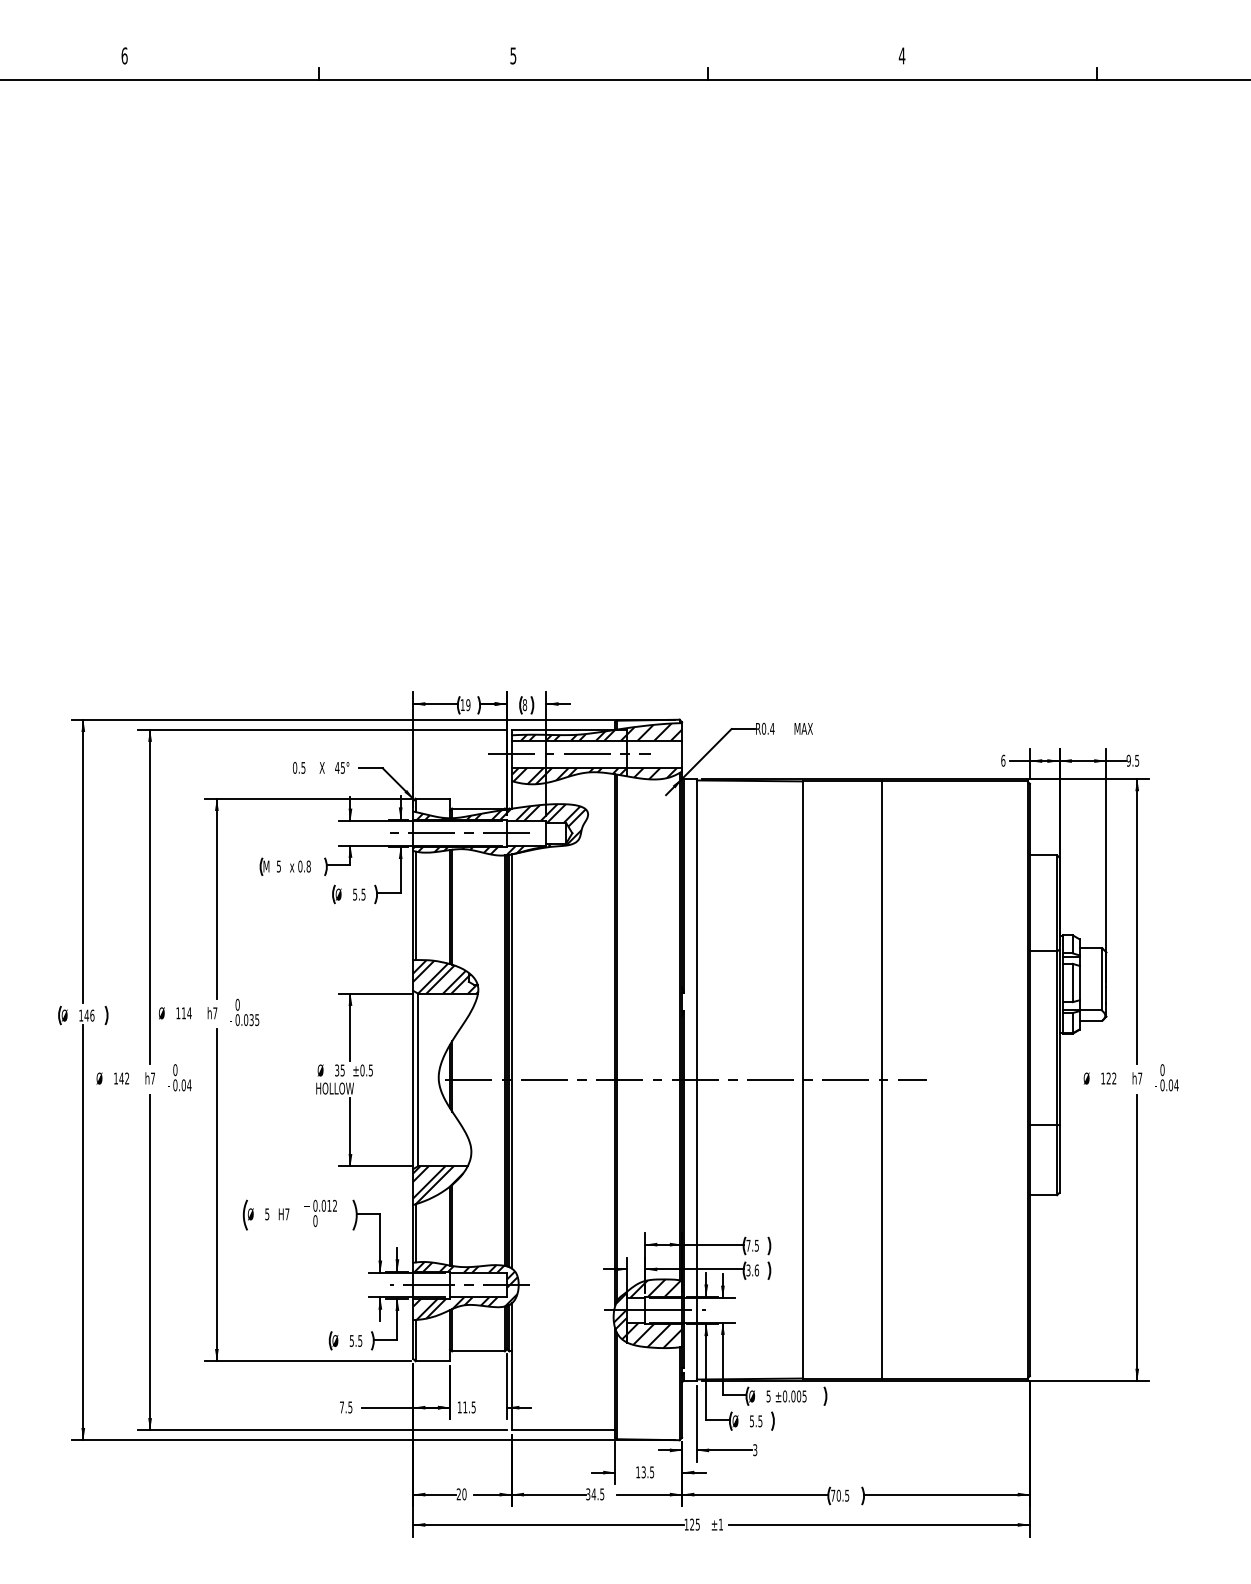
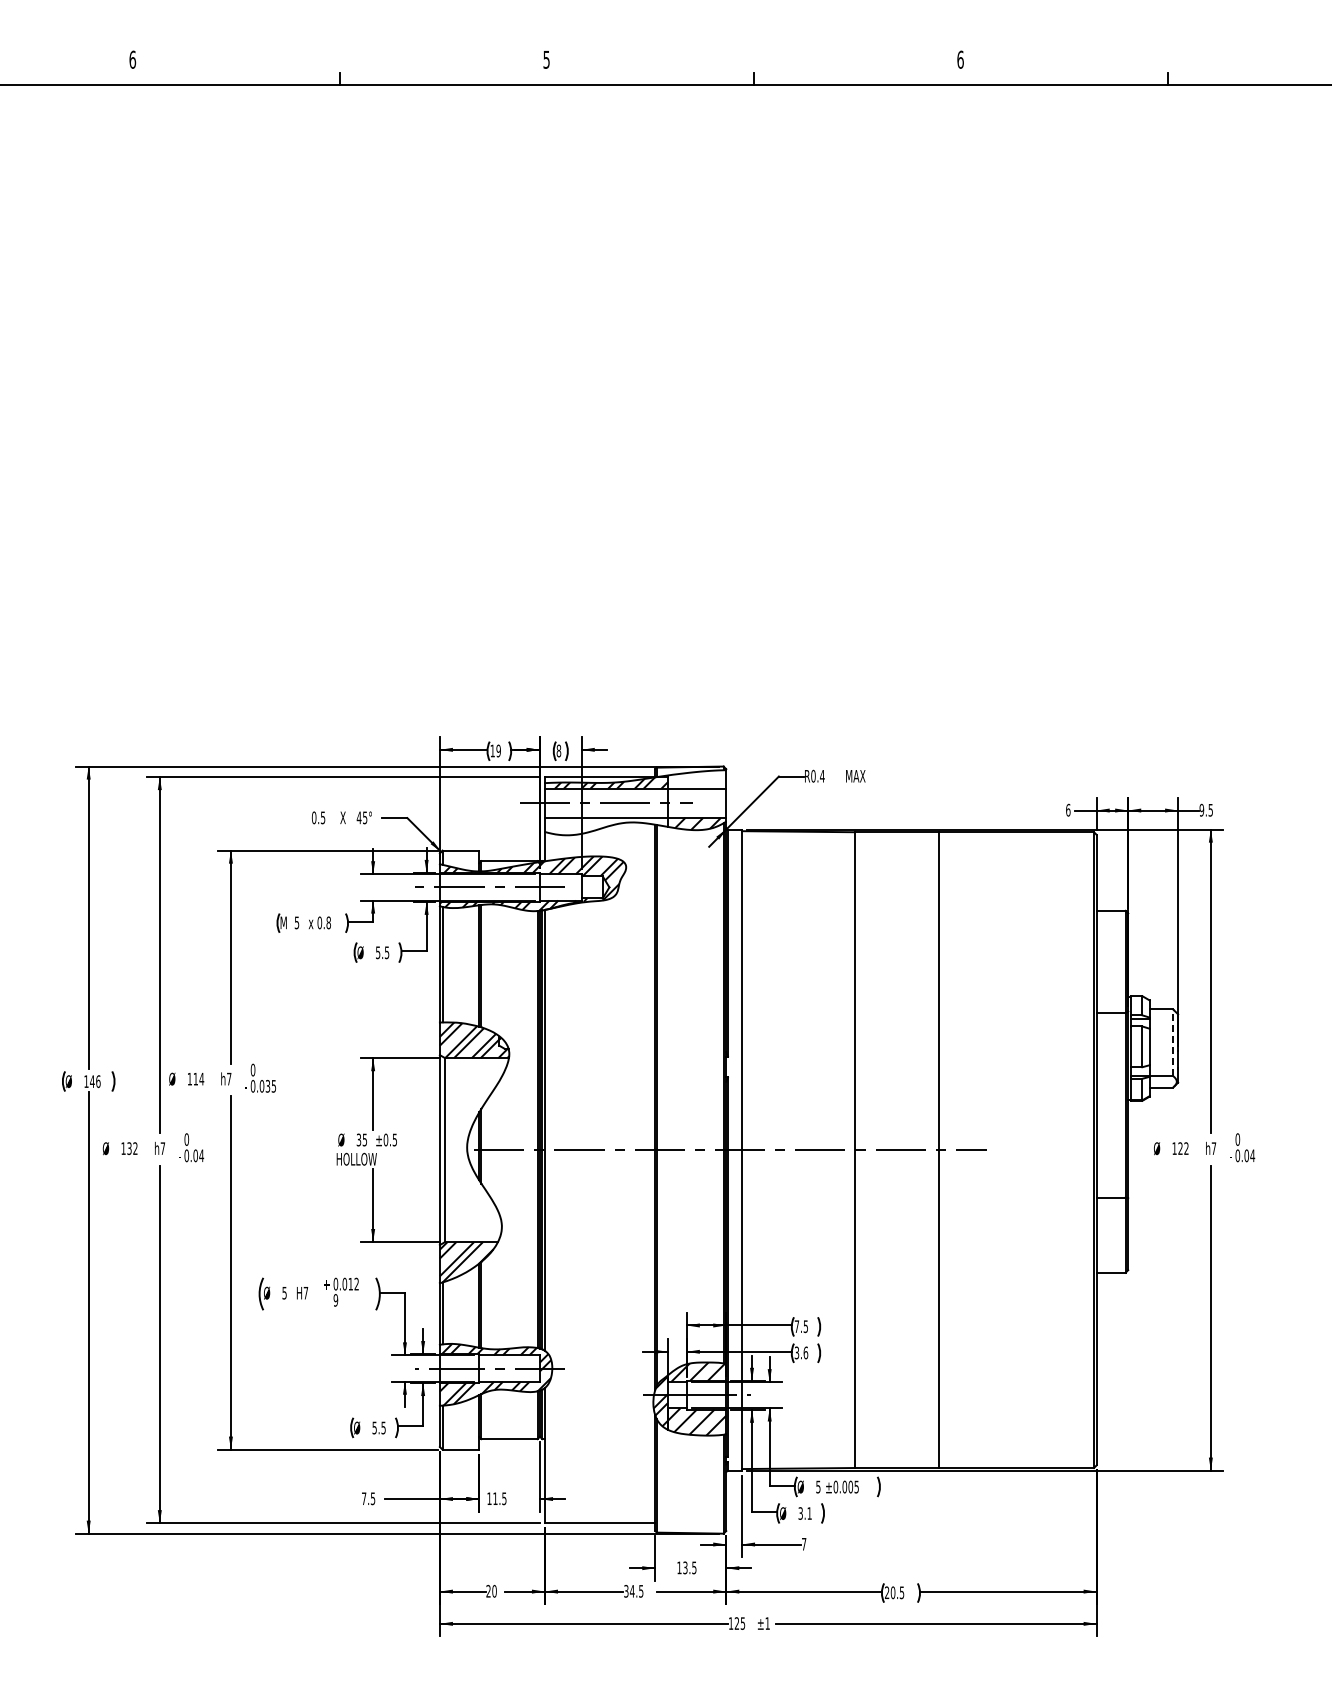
text: (902, 55) -> (960, 59), 4 -> 6
hatch: (654, 731) -> (696, 779), removed
hatch: (568, 776) -> (605, 826), removed
line: (1101, 978) -> (1172, 1042), solid -> dashed
text: (121, 1078) -> (129, 1148), 142 -> 132
text: (315, 1221) -> (335, 1300), 0 -> 9
text: (755, 1421) -> (804, 1513), 5.5 -> 3.1
text: (755, 1449) -> (804, 1543), 3 -> 7
text: (832, 1495) -> (886, 1592), 70.5 -> 20.5

